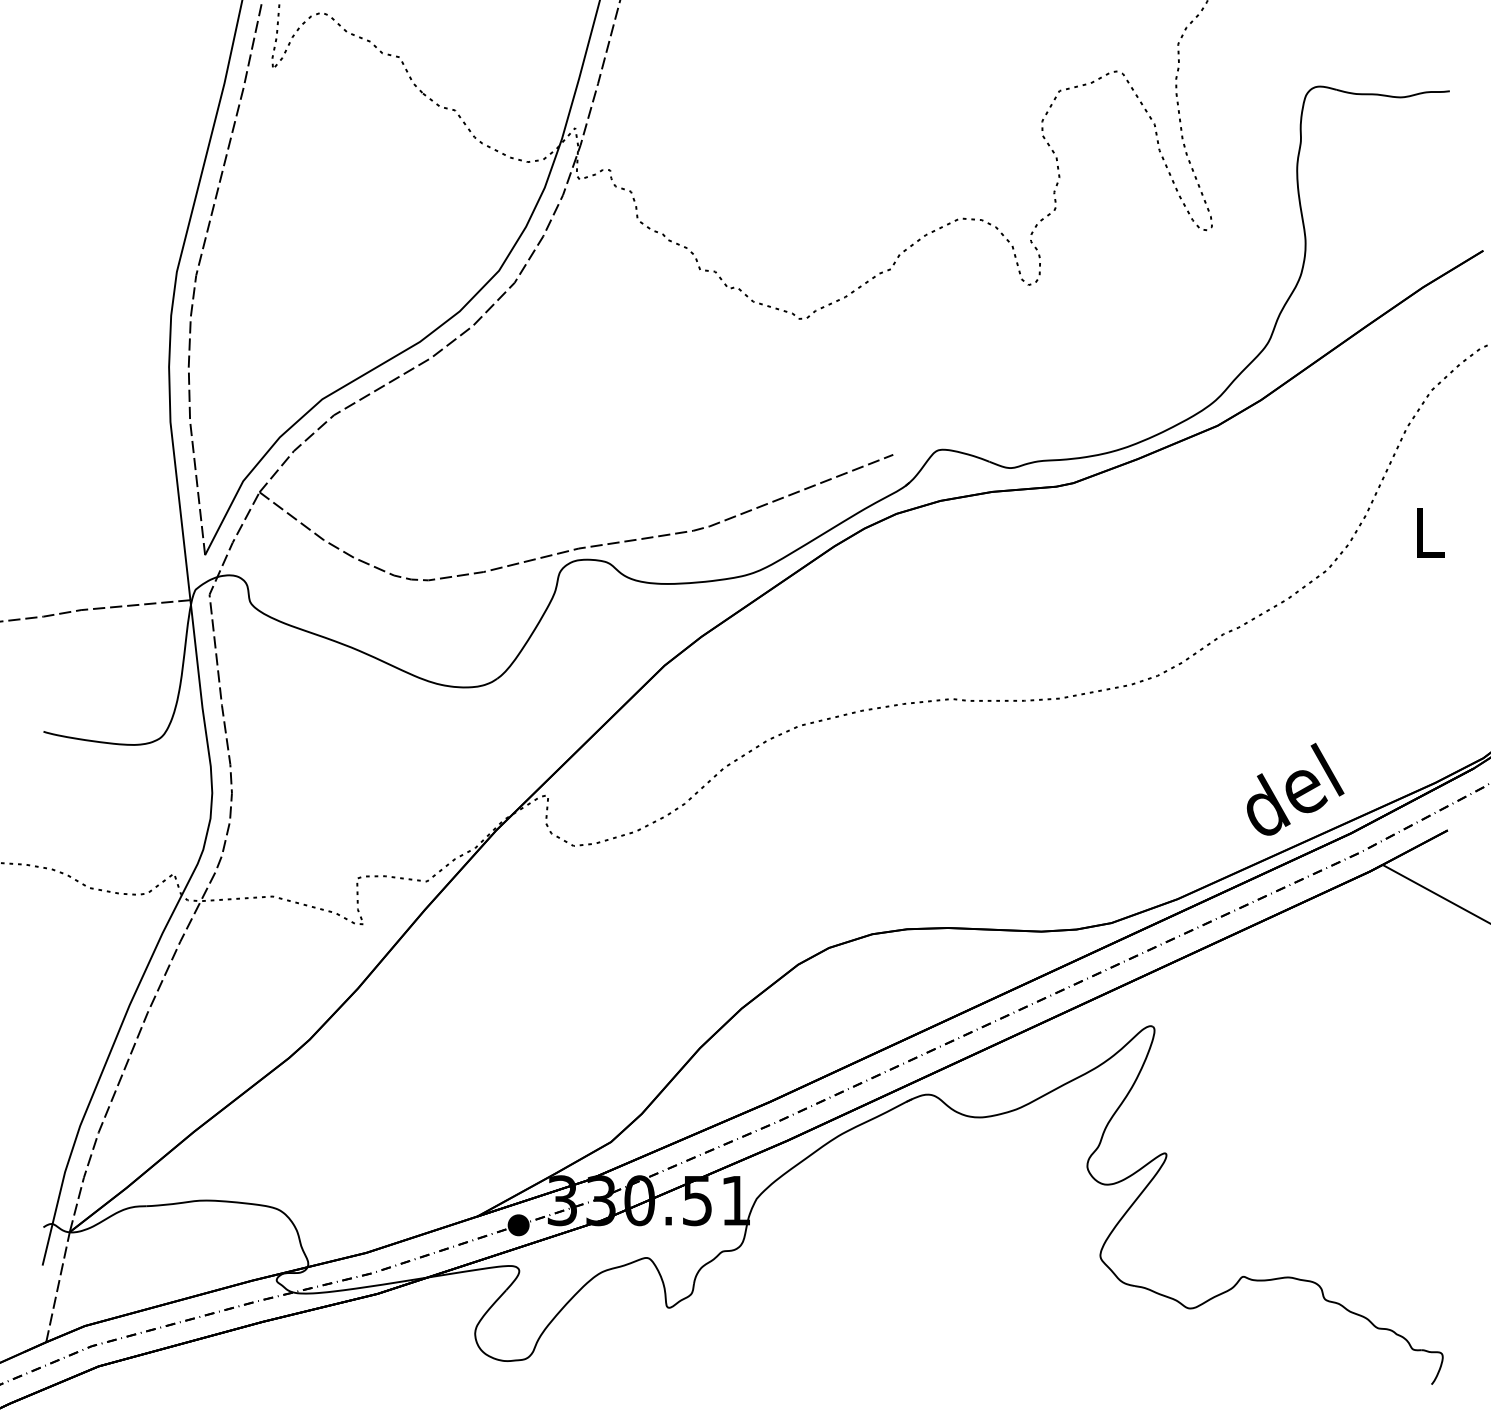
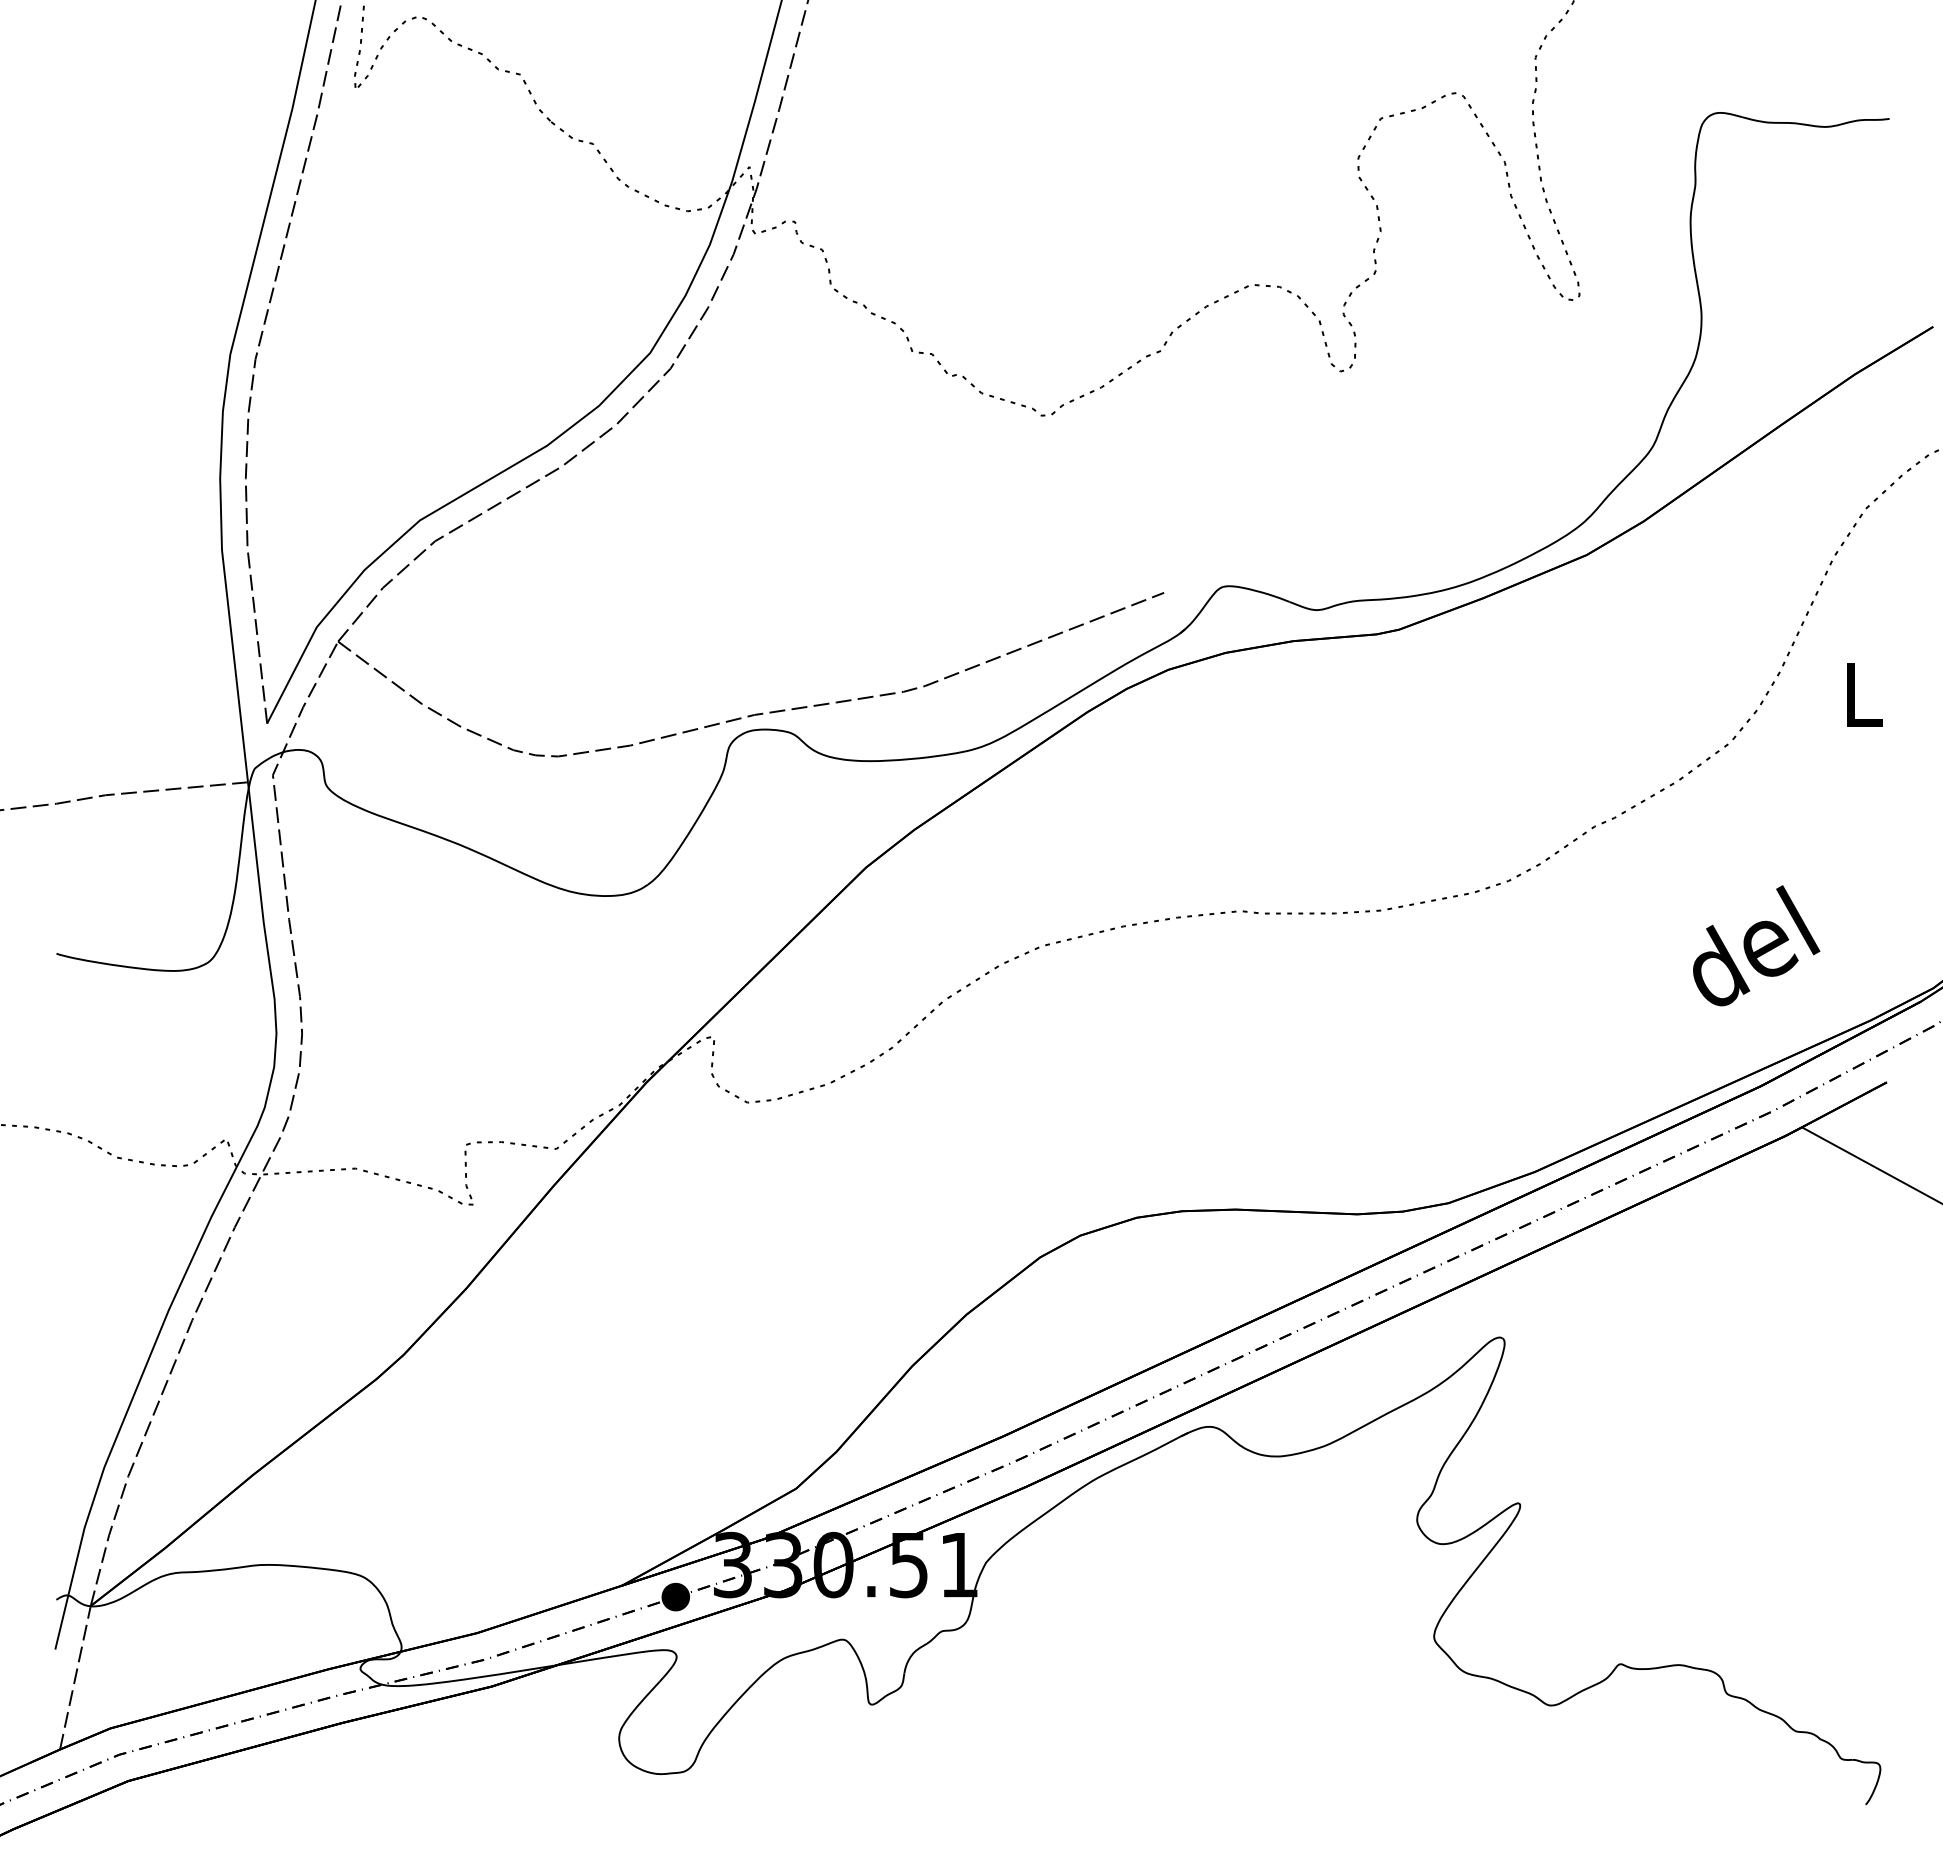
text: (1295, 789) -> (1756, 945), moved

